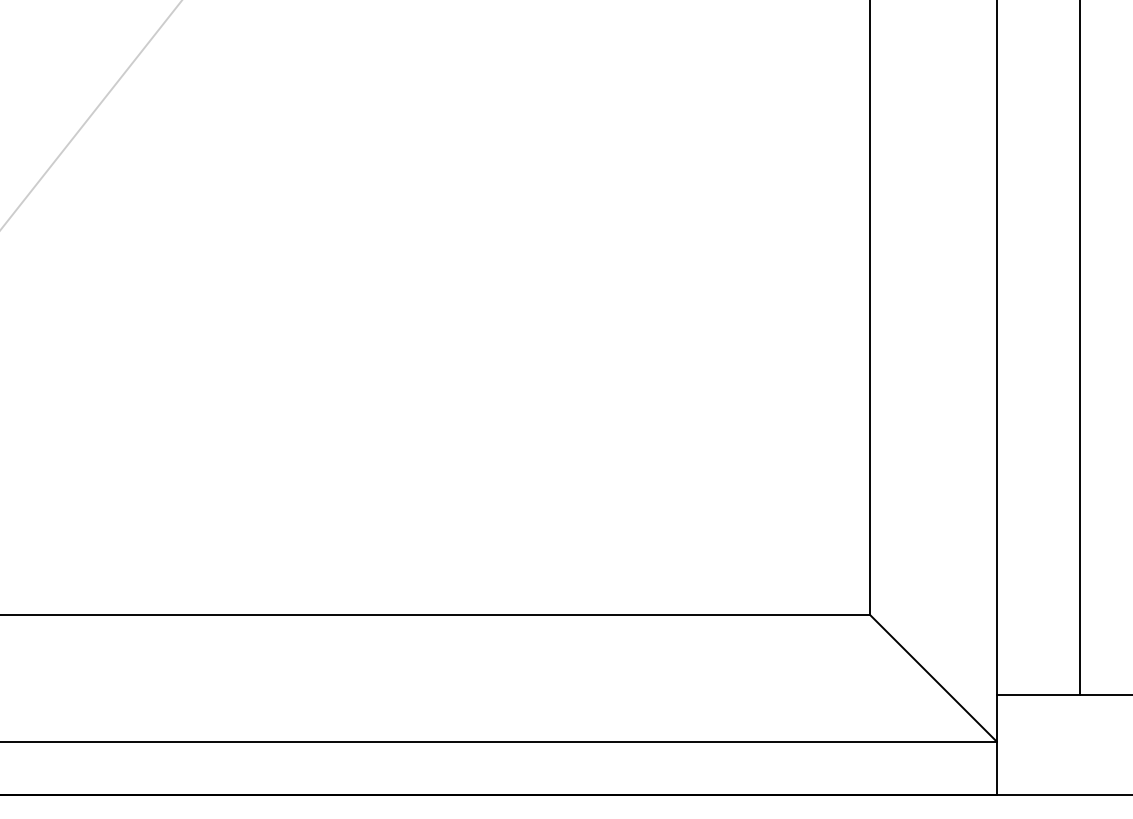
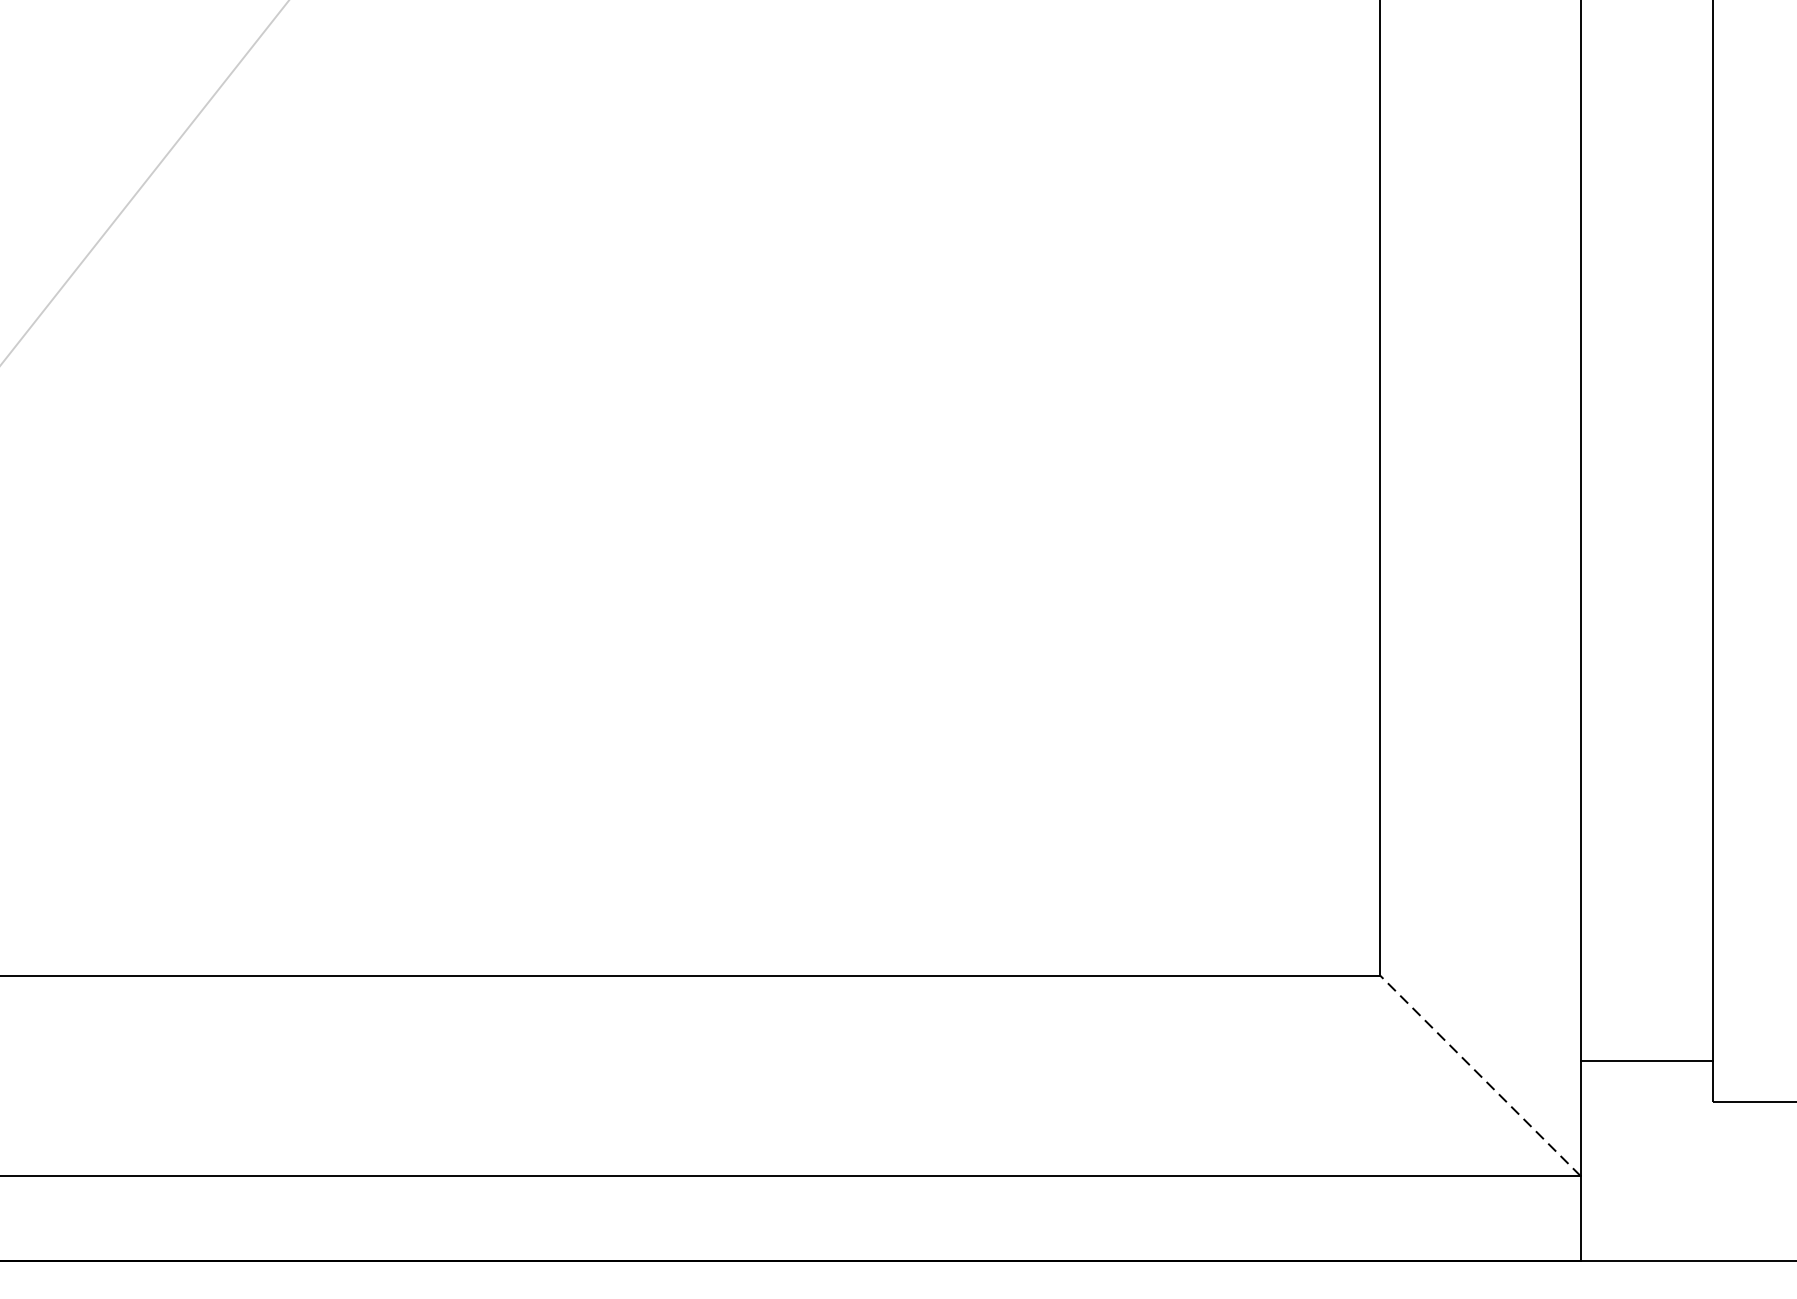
line: (933, 677) -> (1480, 1074), solid -> dashed
line: (1037, 694) -> (1645, 1060), moved

